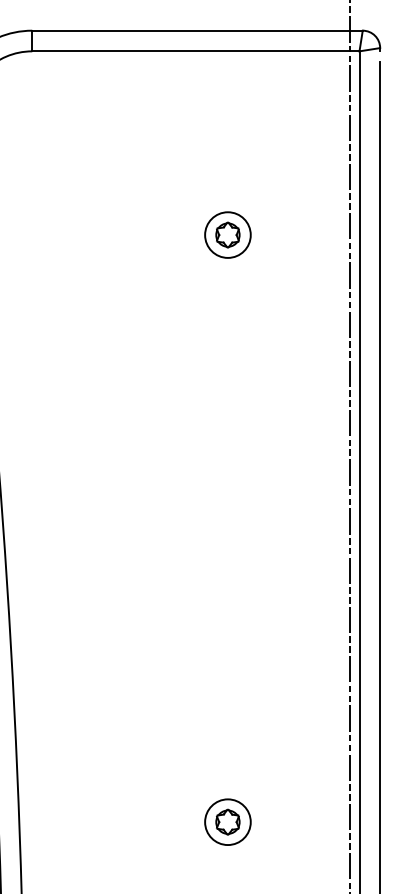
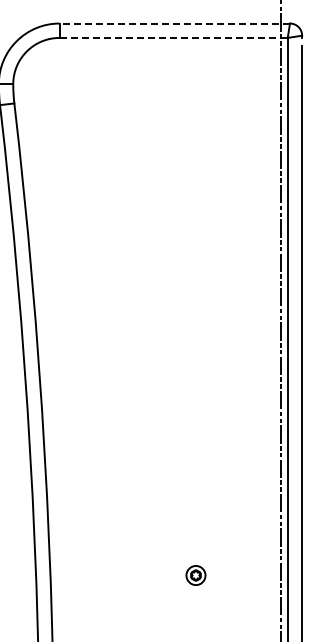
line: (197, 30) -> (174, 23), solid -> dashed
line: (197, 50) -> (174, 37), solid -> dashed
part: (227, 234) -> (195, 165), removed
part: (227, 822) -> (195, 575), size x0.6

